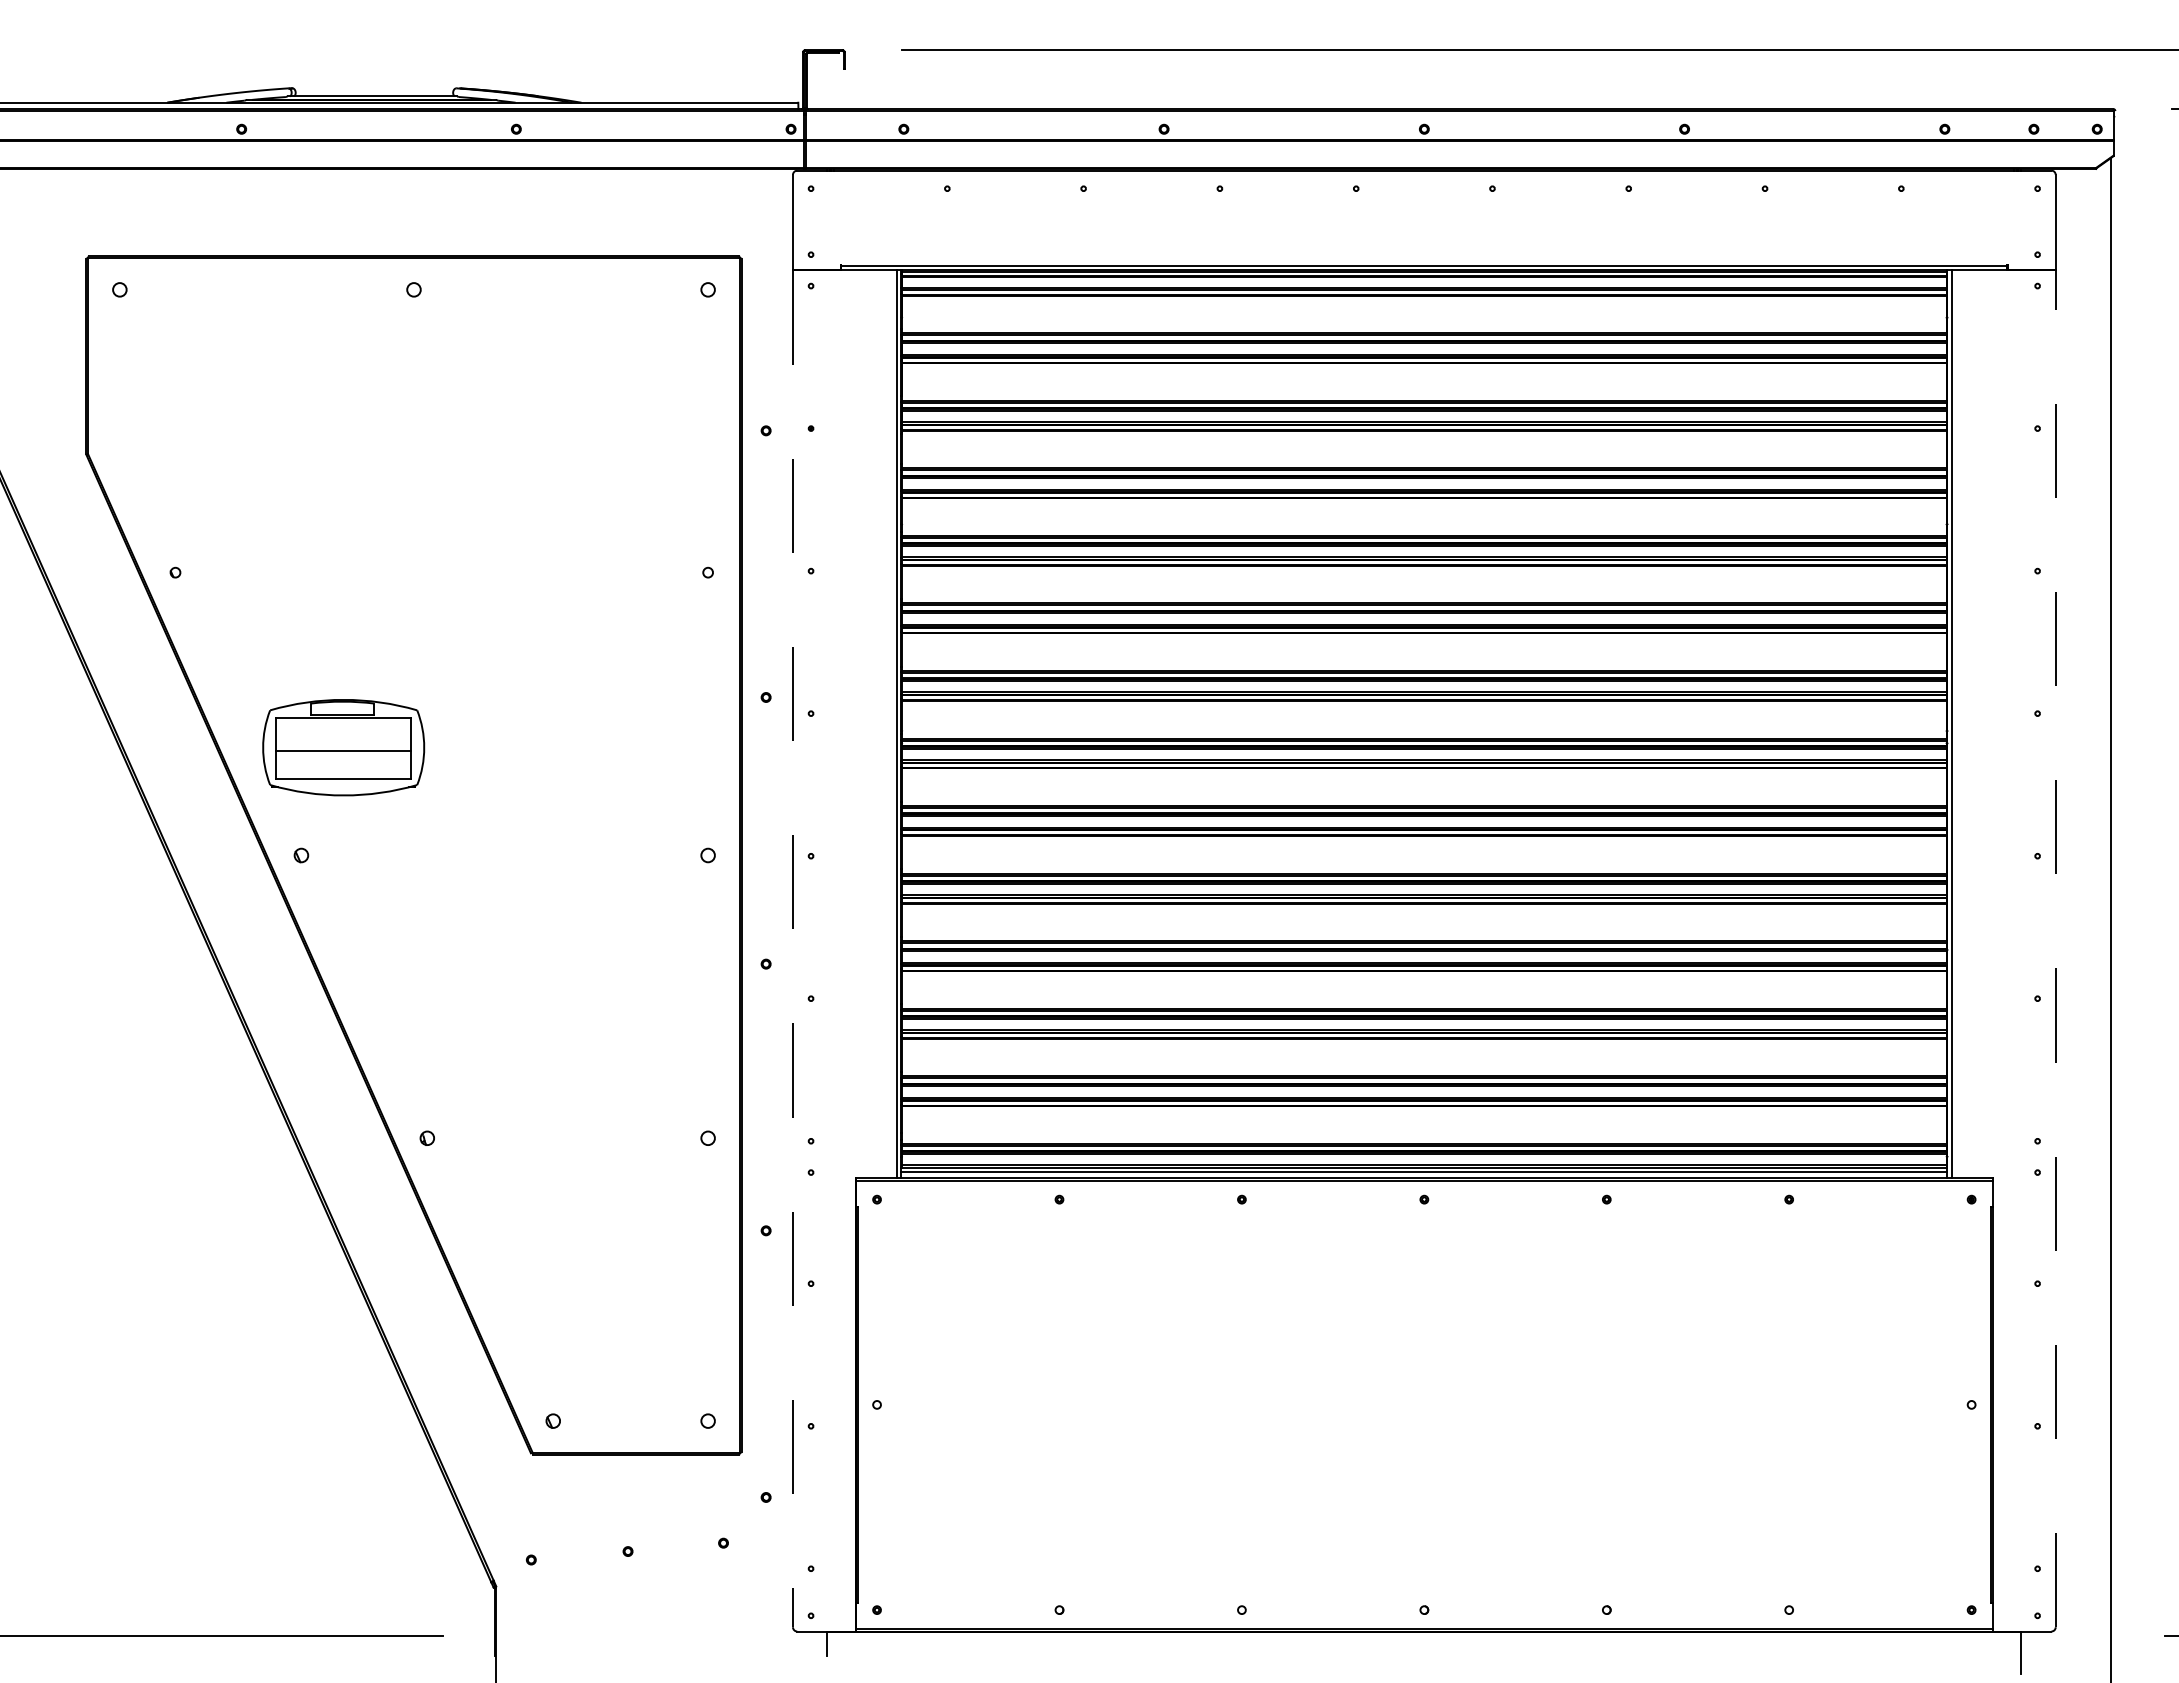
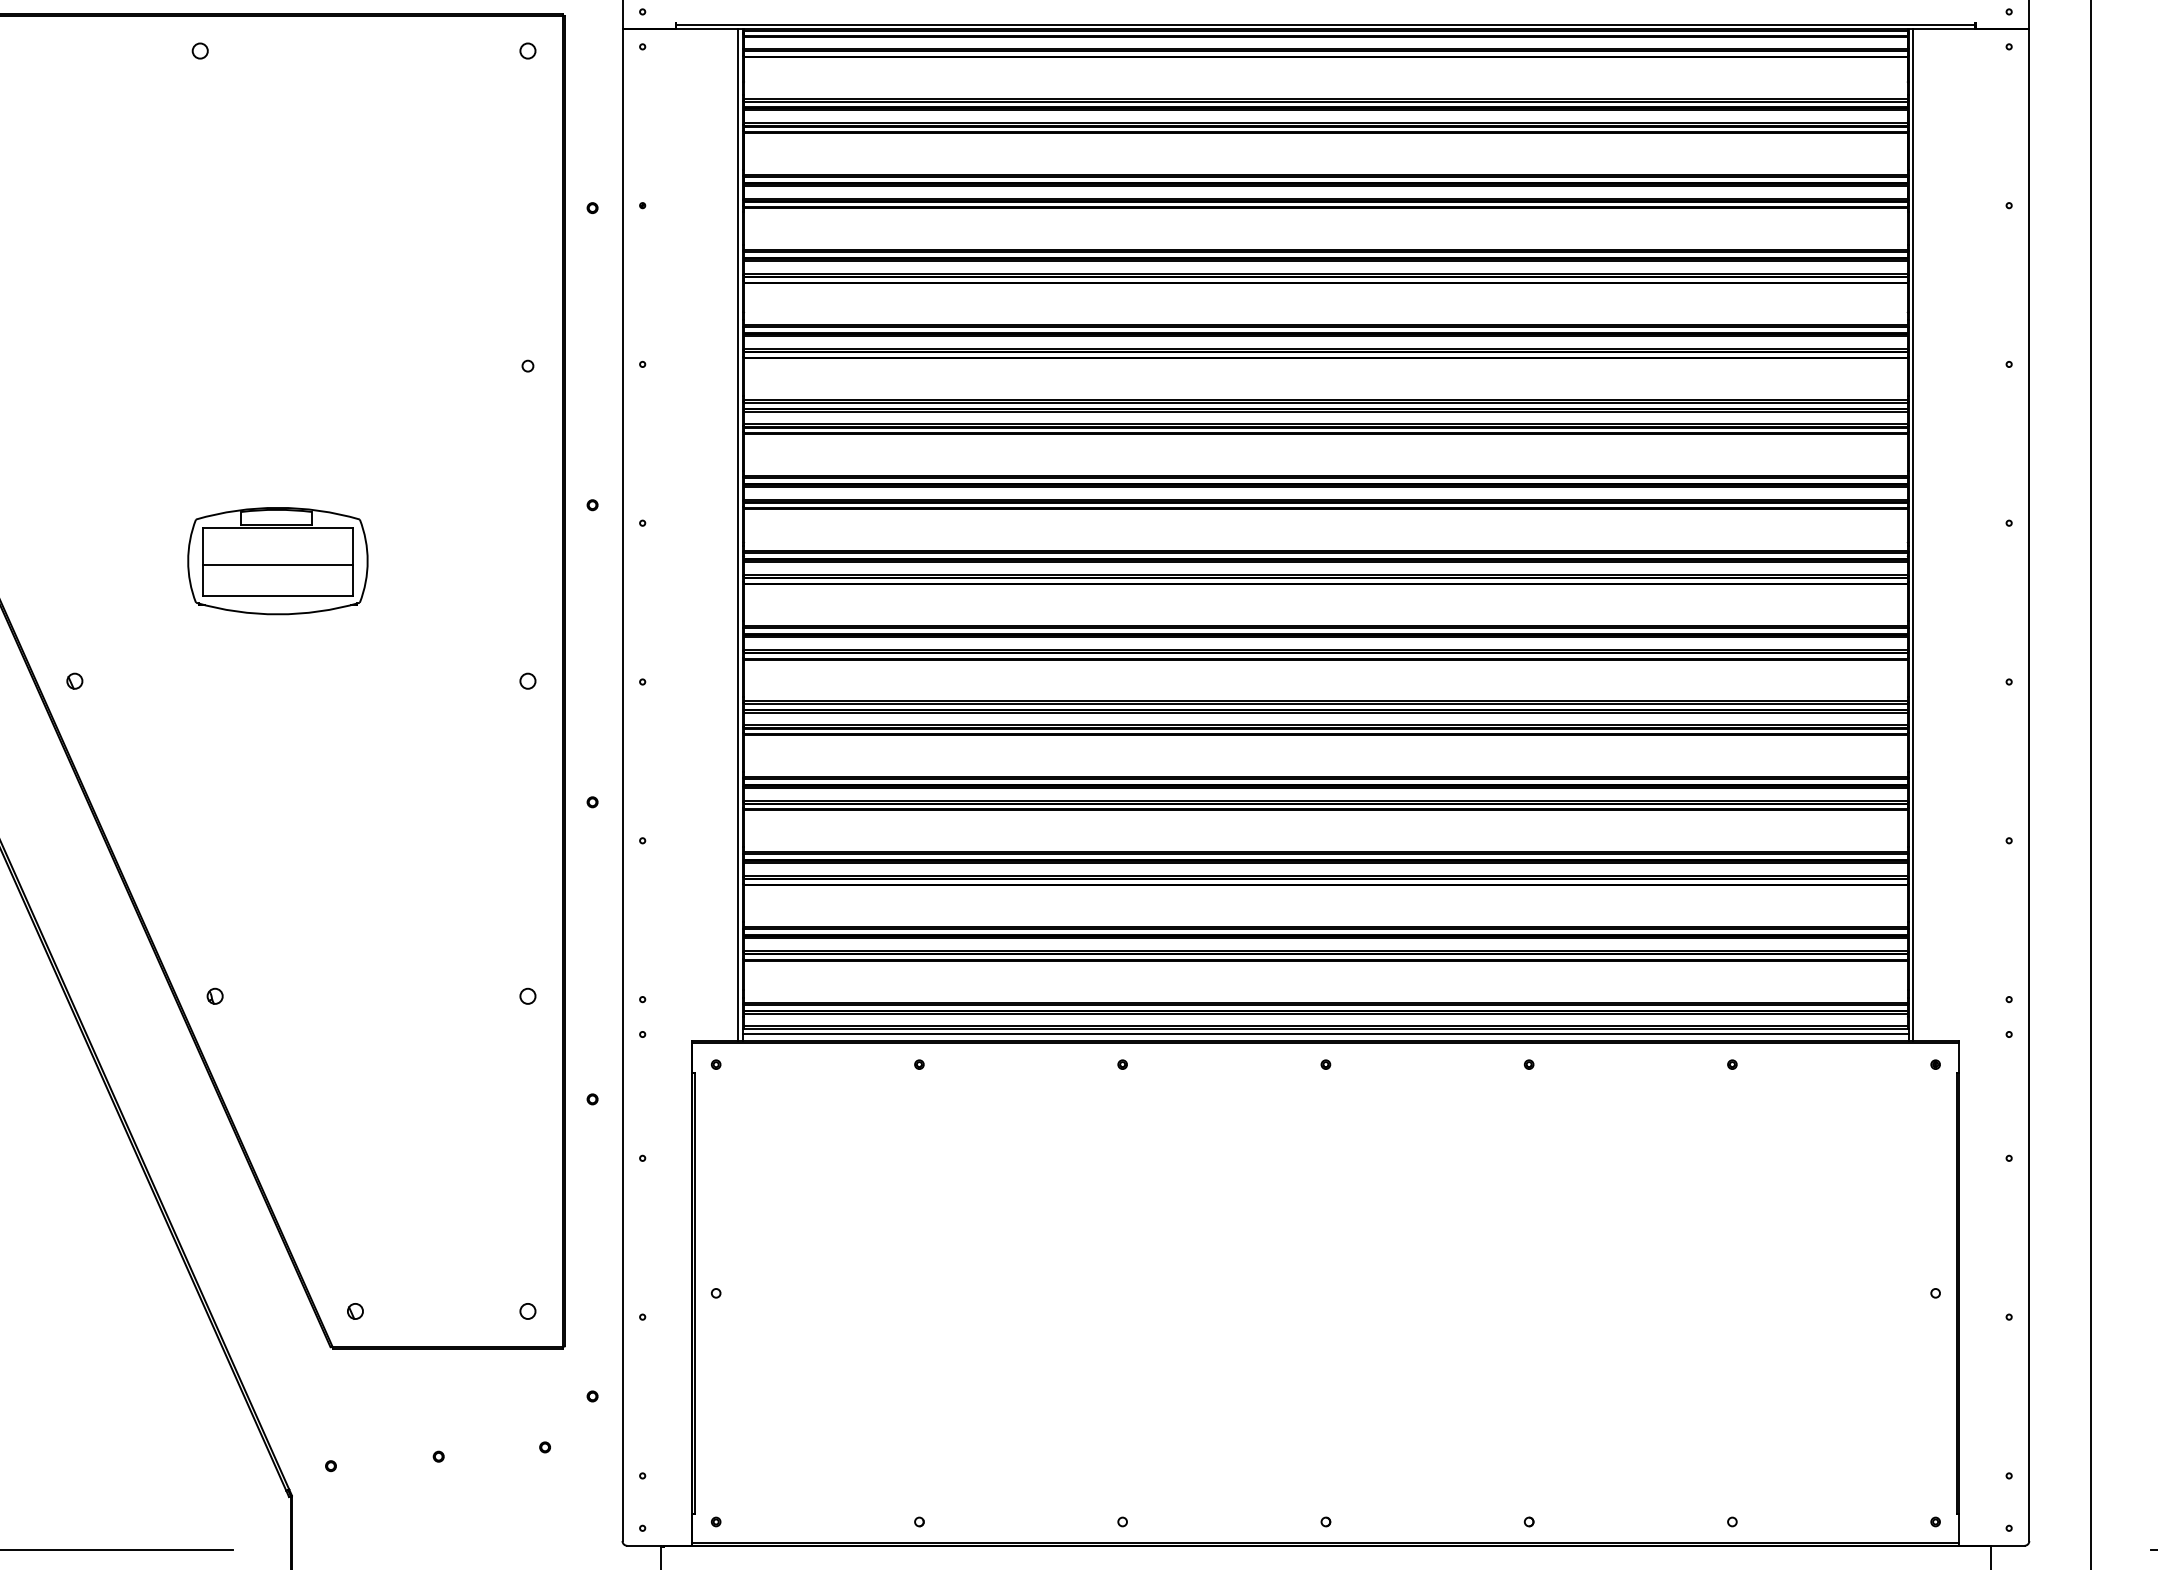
part: (343, 747) -> (277, 560), moved
line: (2055, 948) -> (2029, 784), dashed -> solid
line: (792, 949) -> (621, 785), dashed -> solid

